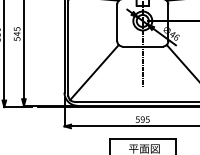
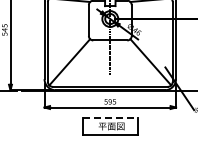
line: (143, 138) -> (110, 117), solid -> dashed

